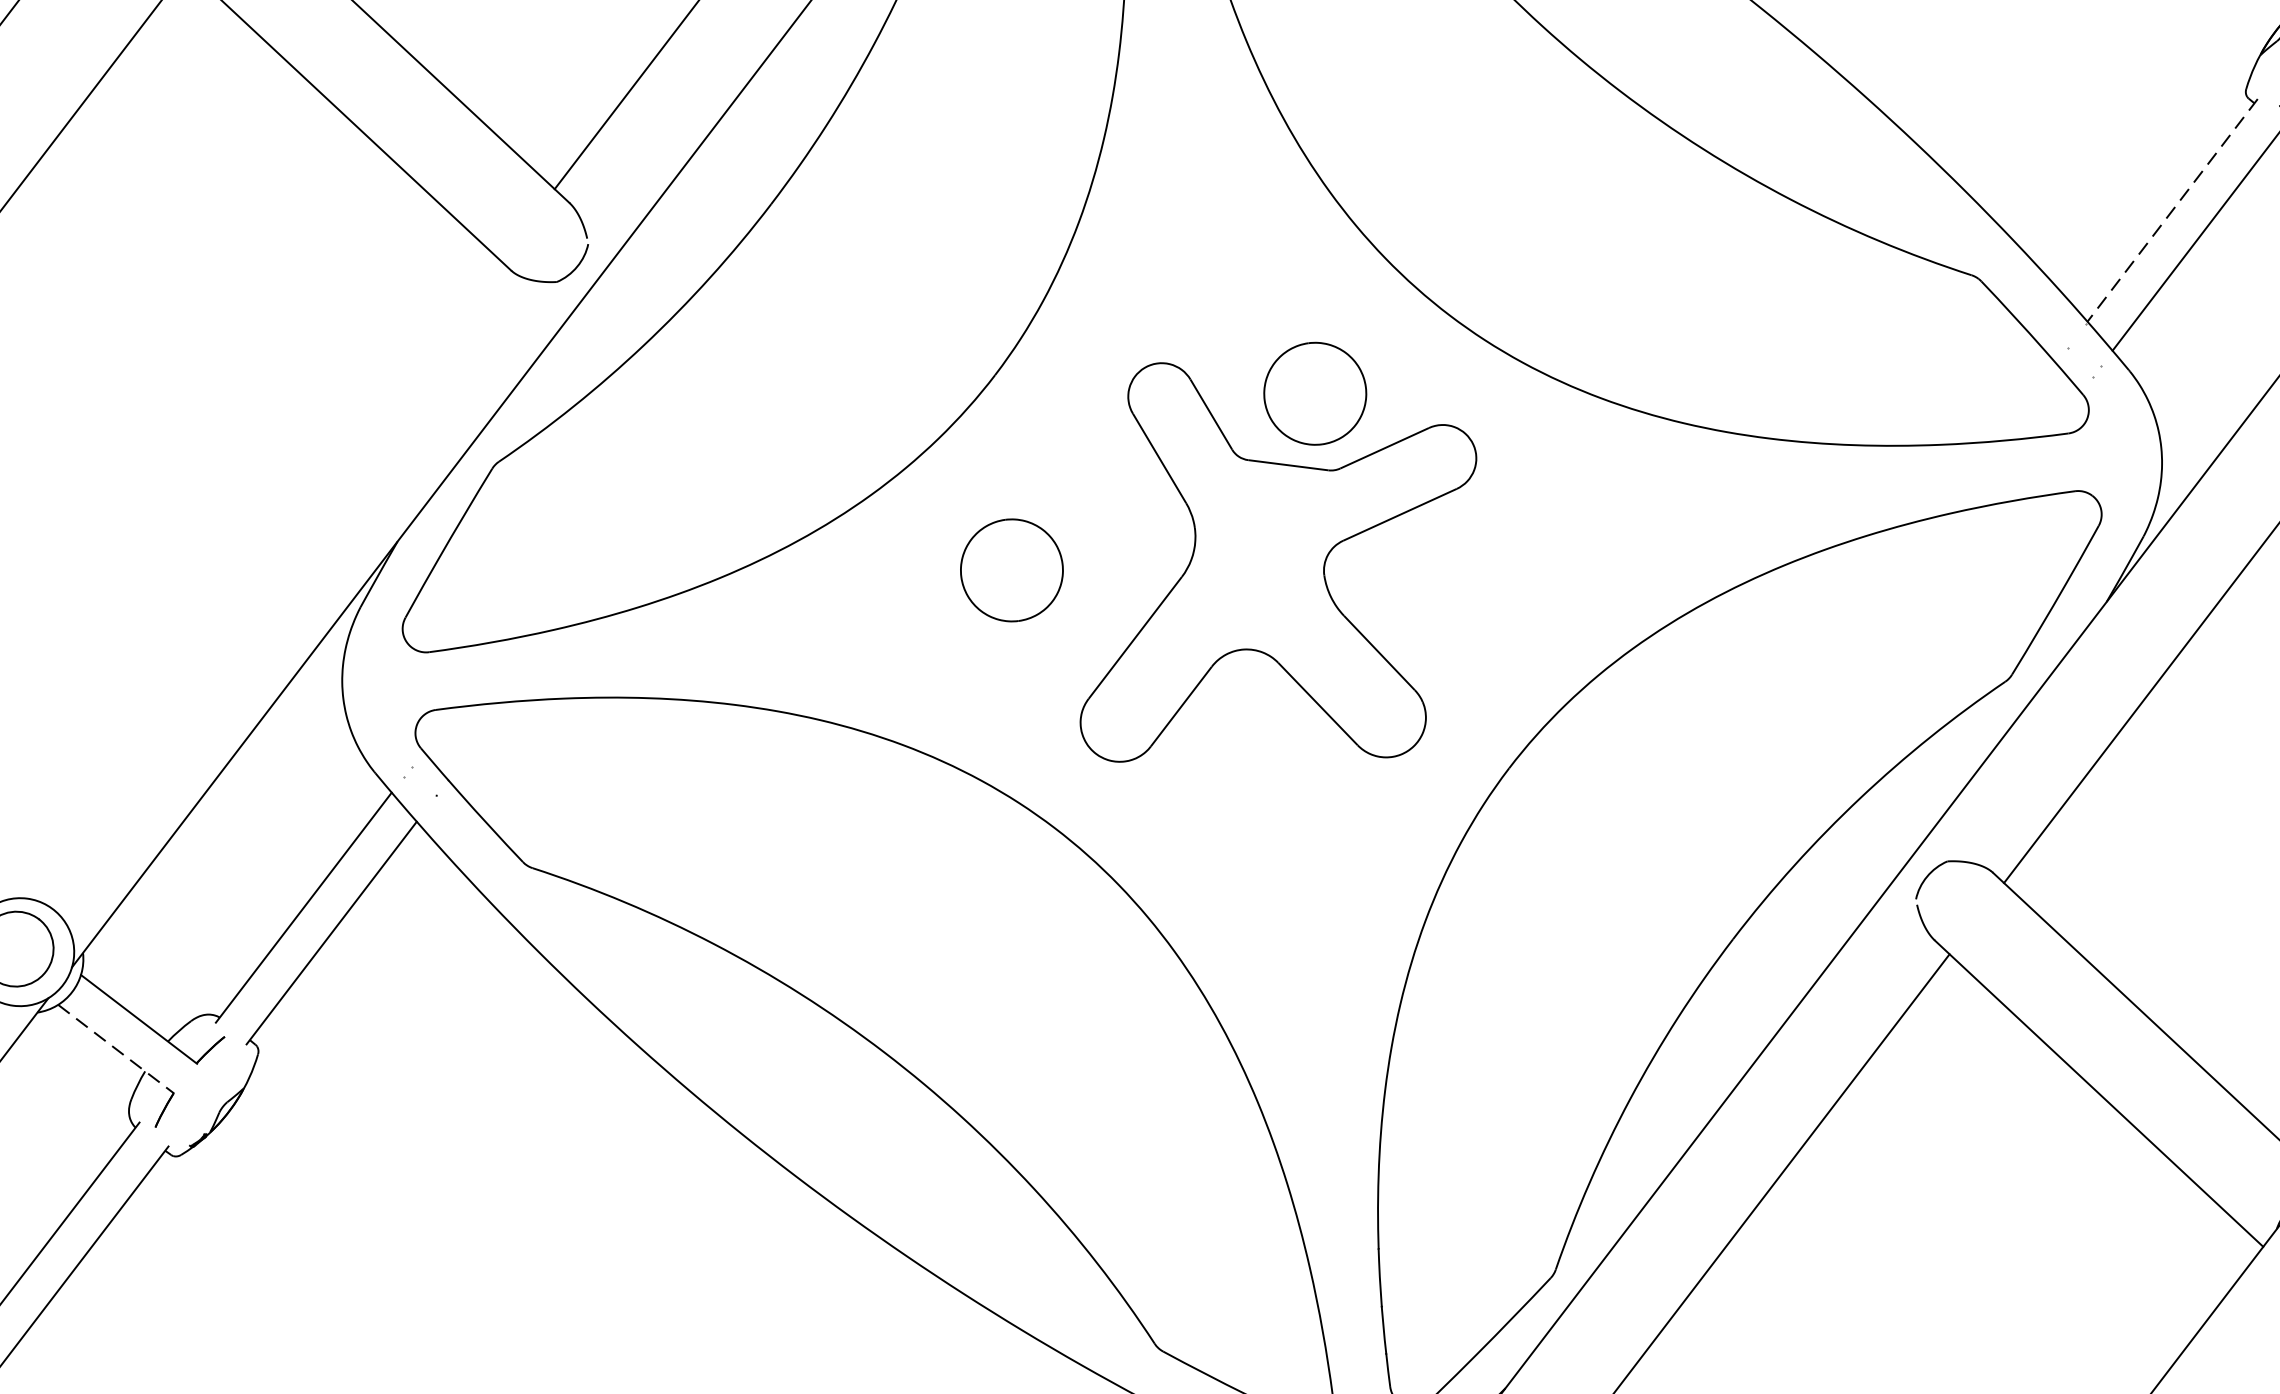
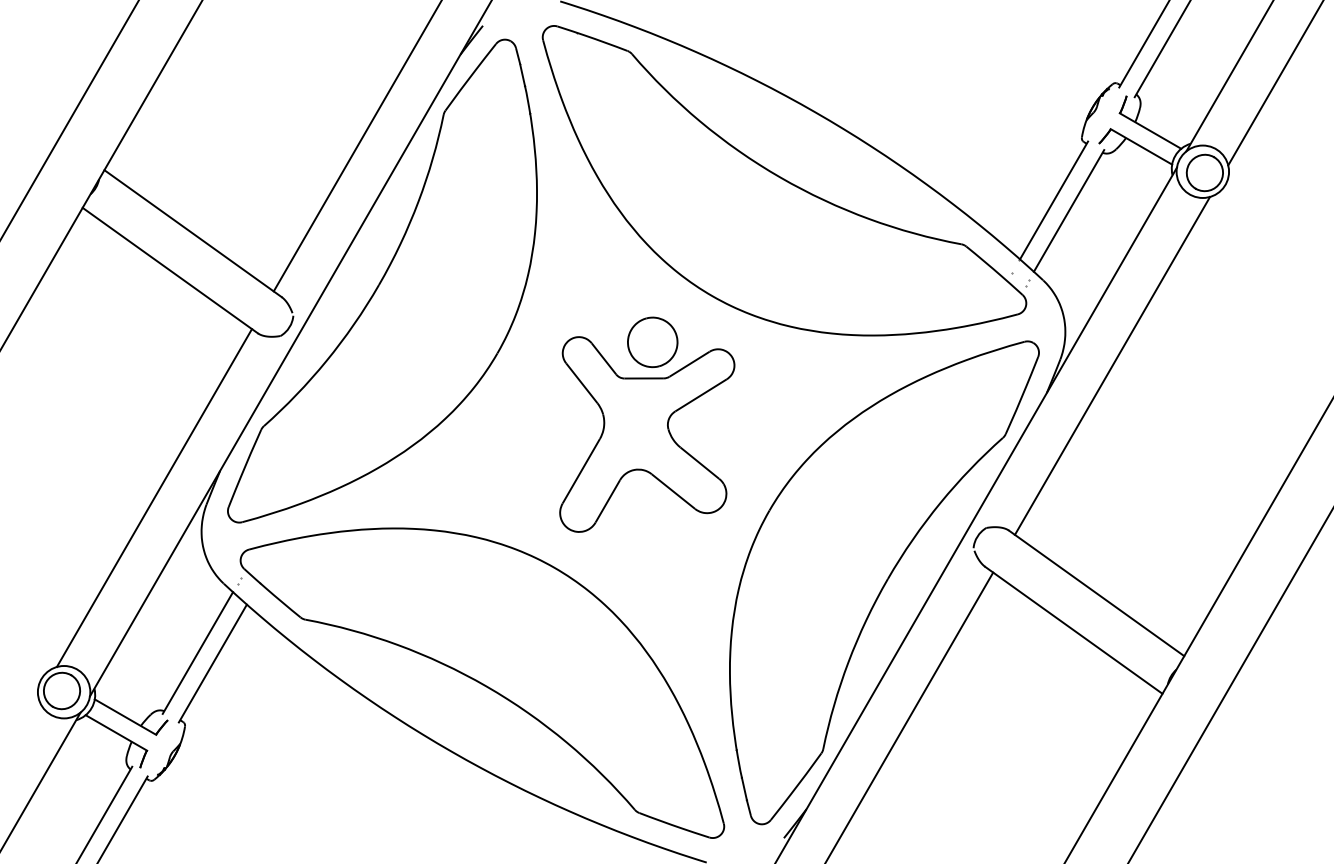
line: (2171, 210) -> (1053, 200), dashed -> solid
part: (1011, 570) -> (517, 446), removed
line: (256, 580) -> (154, 498), added
line: (116, 1050) -> (116, 733), dashed -> solid

